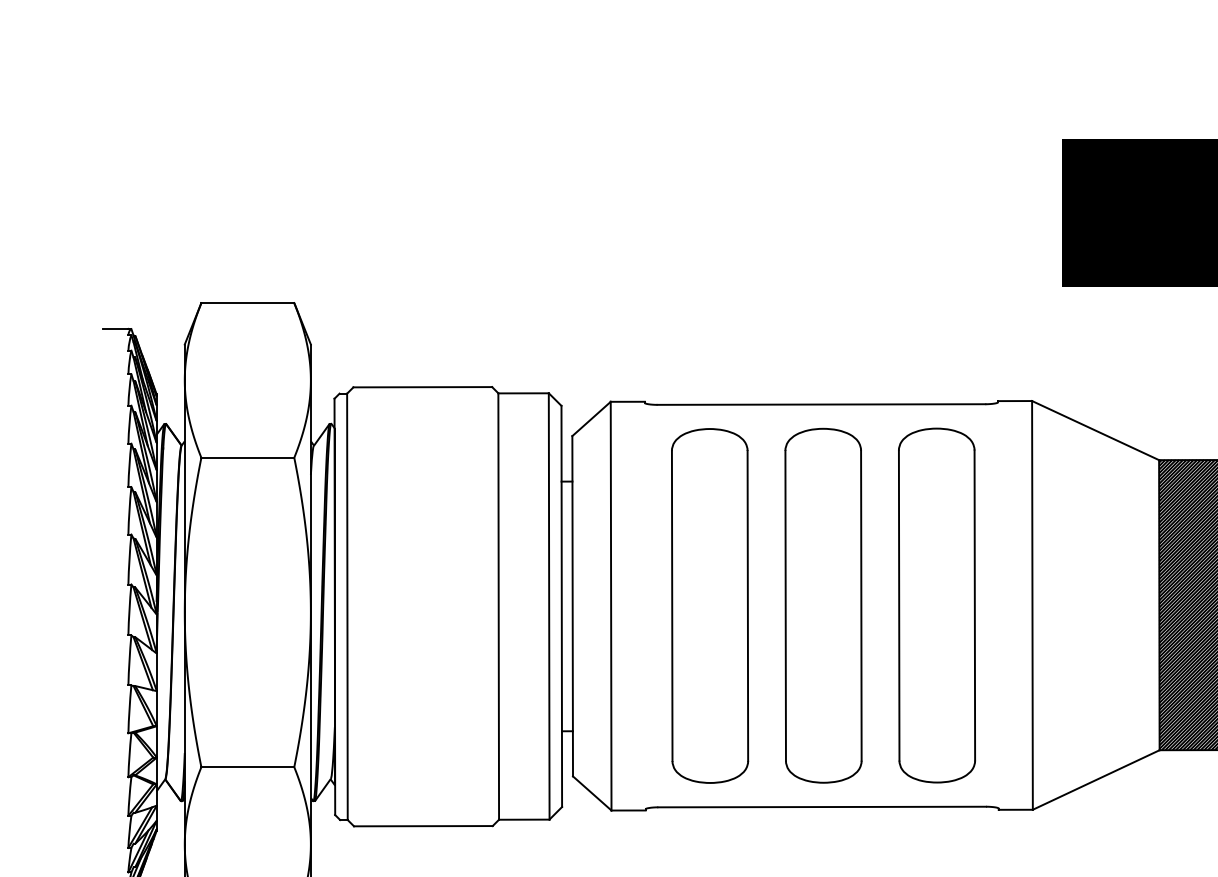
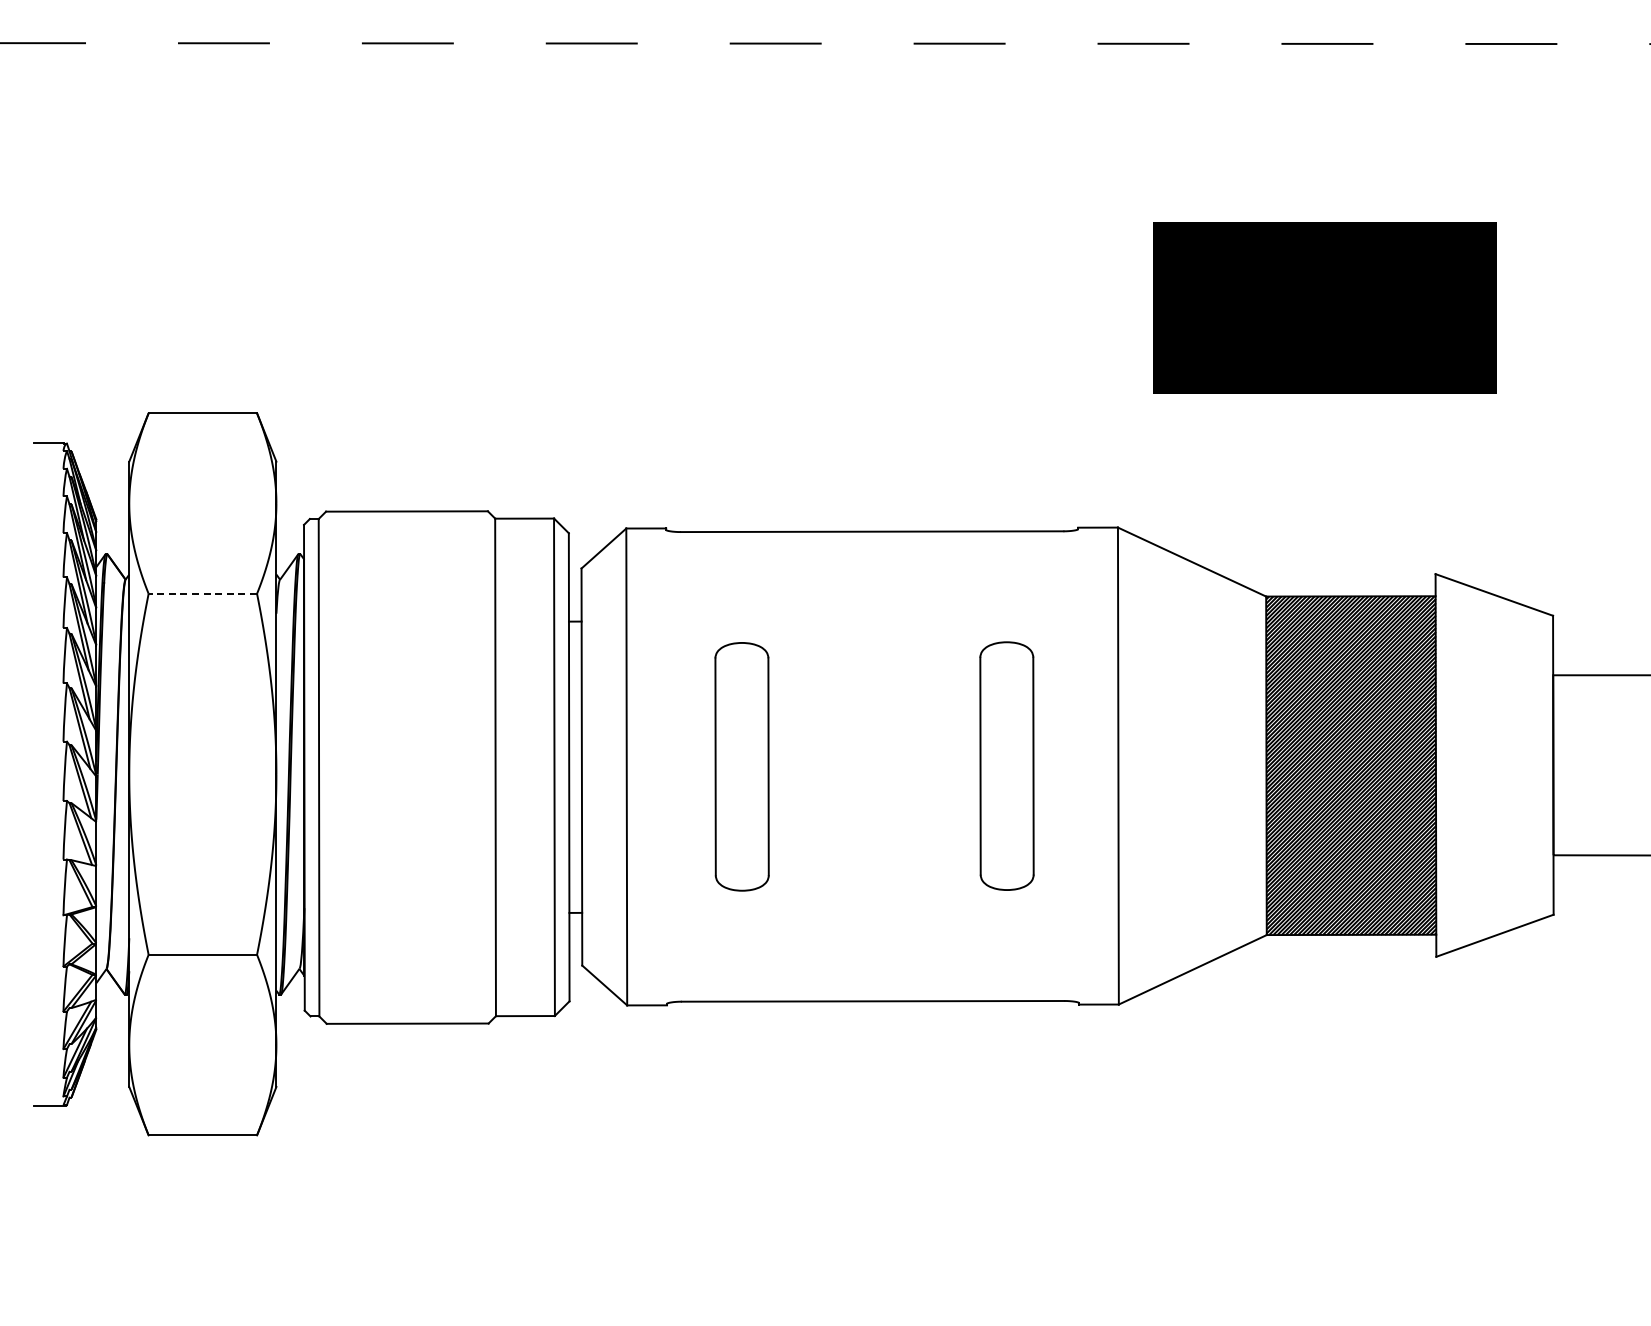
line: (247, 457) -> (202, 593), solid -> dashed
part: (936, 604) -> (1006, 765), size x0.6
part: (709, 605) -> (741, 766), size x0.6
part: (823, 605) -> (874, 766), removed

